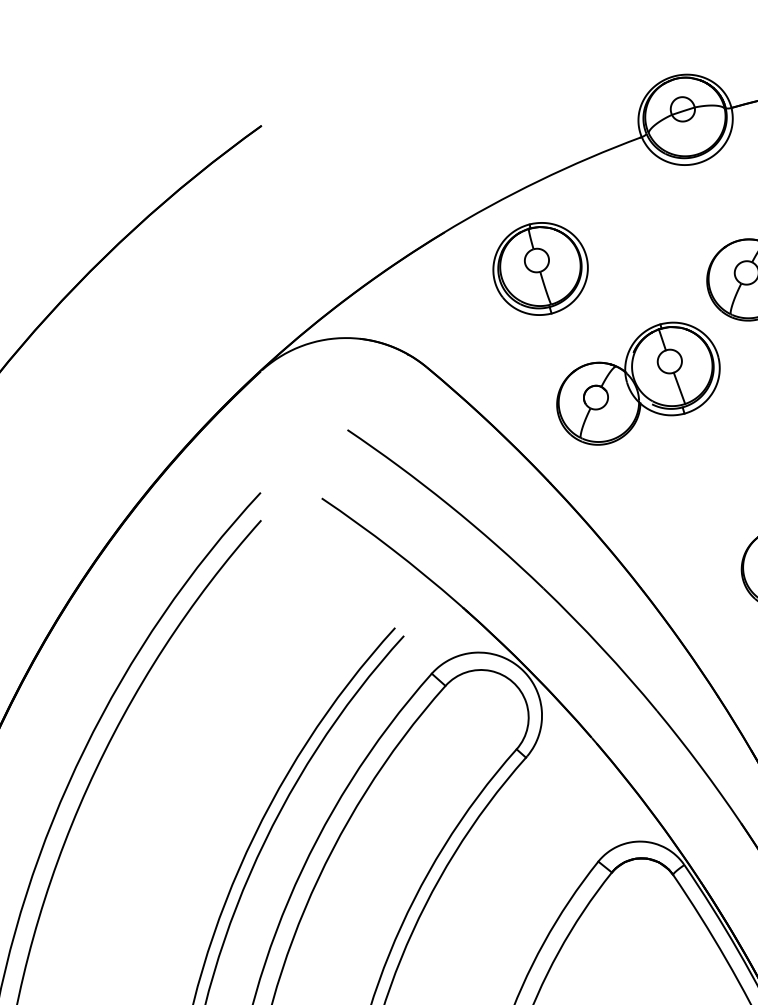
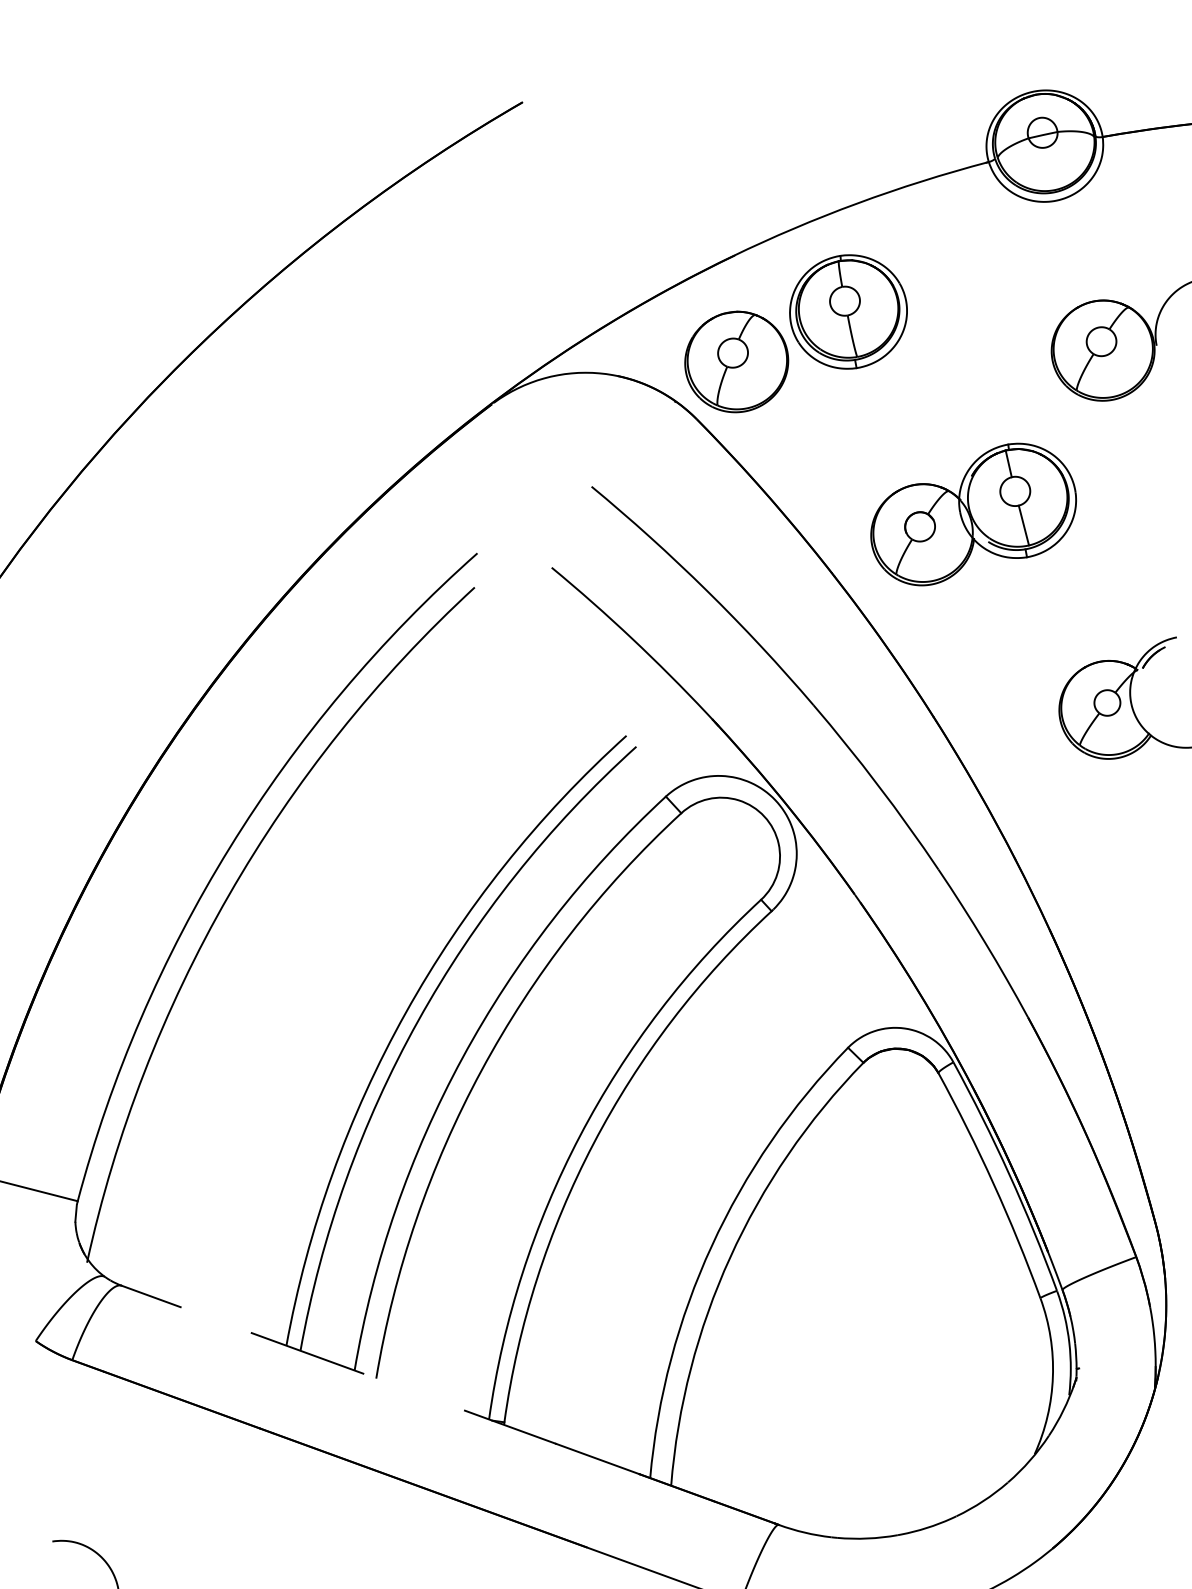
part: (454, 317) -> (736, 361), added
part: (638, 383) -> (973, 514), moved

